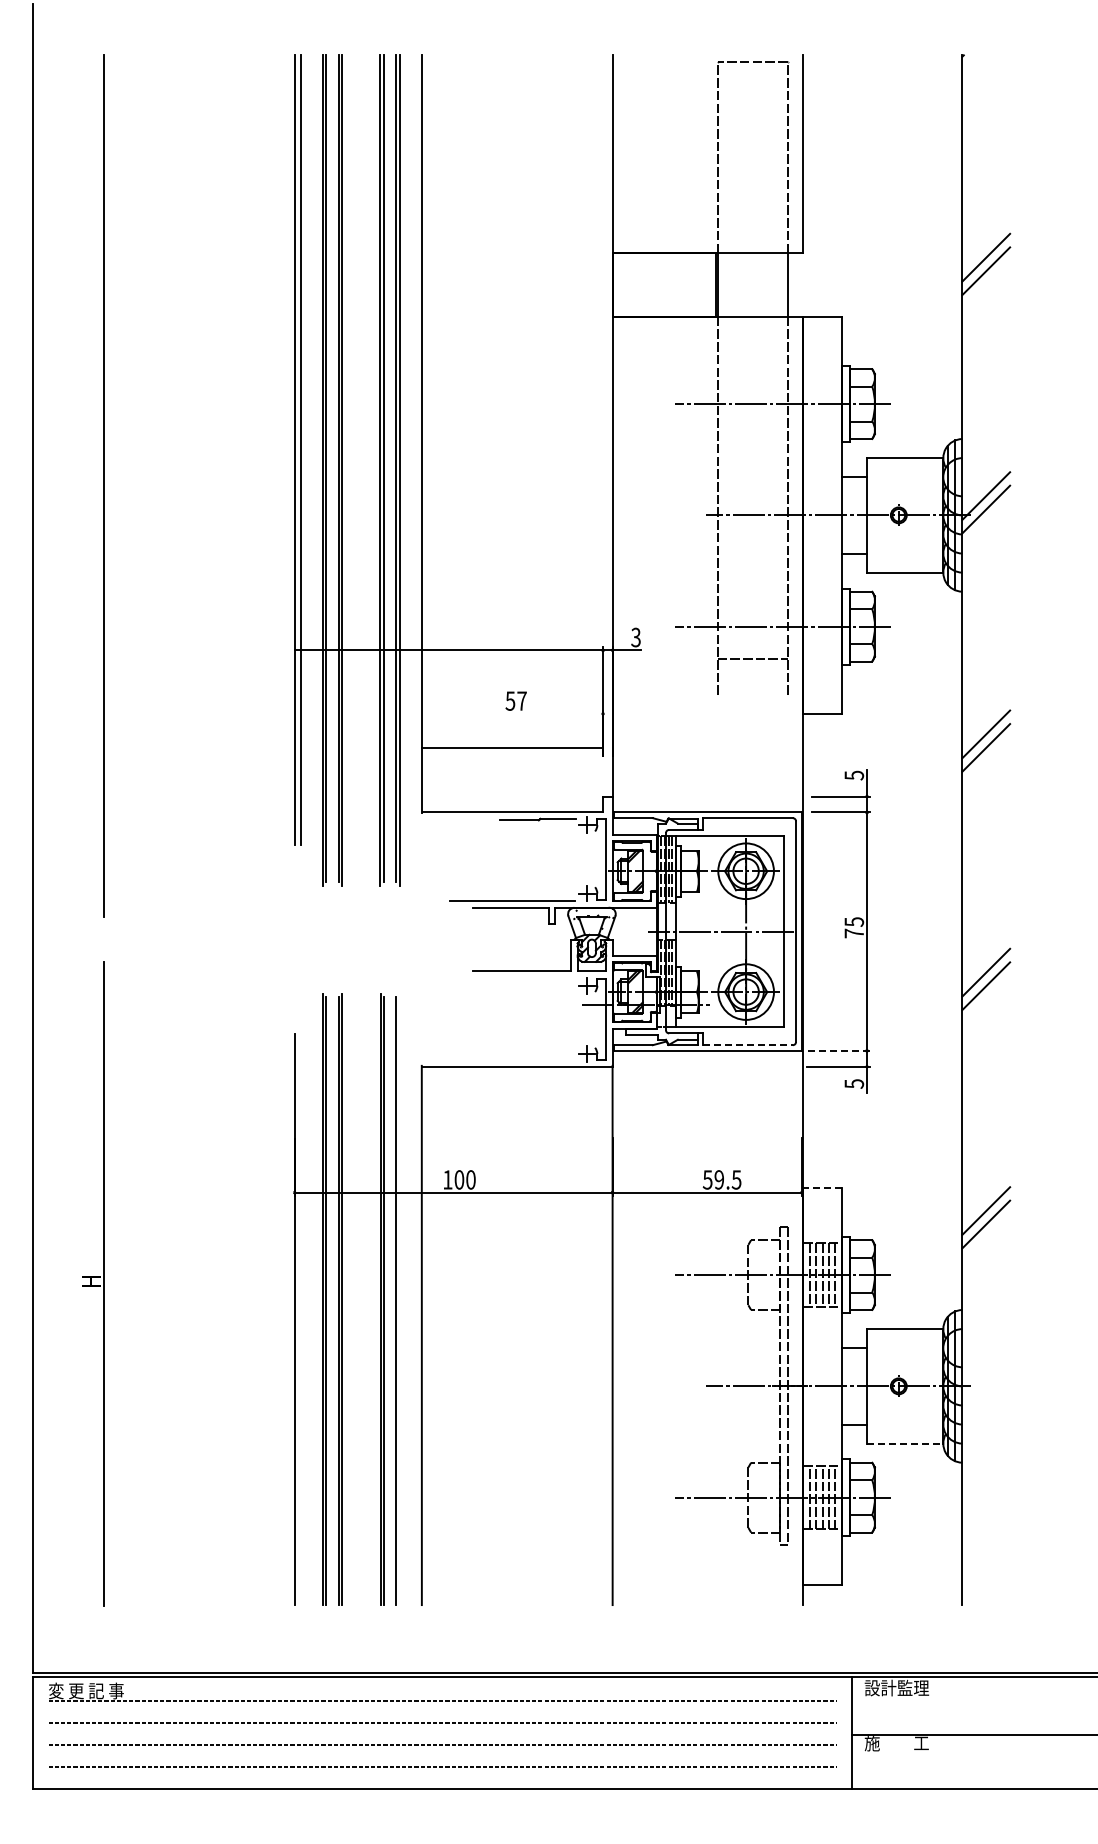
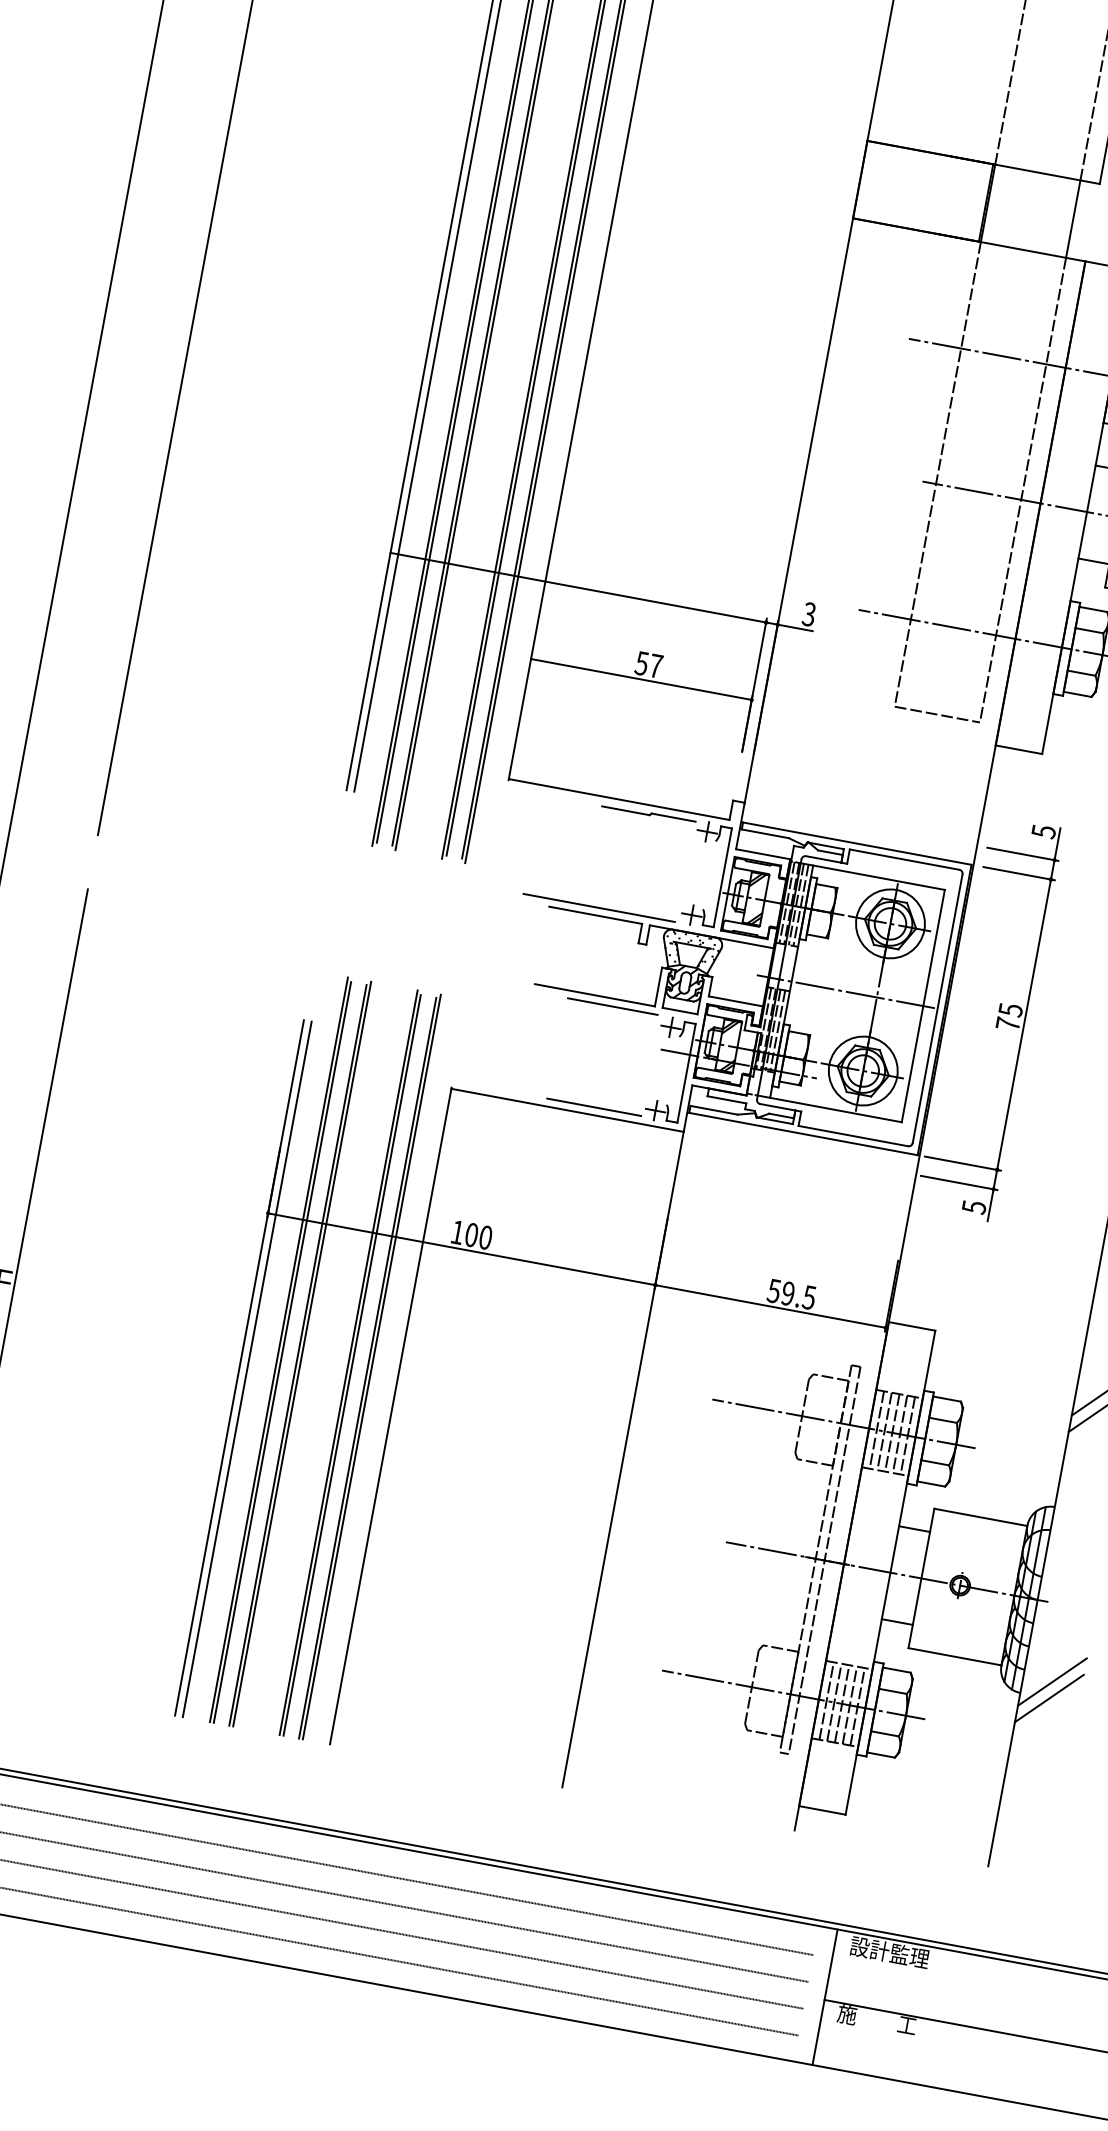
line: (752, 659) -> (937, 714), moved
line: (512, 747) -> (641, 679), moved
line: (537, 977) -> (612, 1006), added
line: (747, 1045) -> (852, 1136), dashed -> solid
line: (839, 1050) -> (963, 1163), dashed -> solid
line: (537, 1060) -> (593, 1107), added
line: (822, 1187) -> (912, 1326), dashed -> solid
line: (399, 1299) -> (371, 1367), added
line: (300, 1319) -> (246, 1369), added
line: (905, 1443) -> (955, 1656), dashed -> solid
line: (986, 1449) -> (1052, 1682), added
line: (986, 1462) -> (1049, 1698), added

